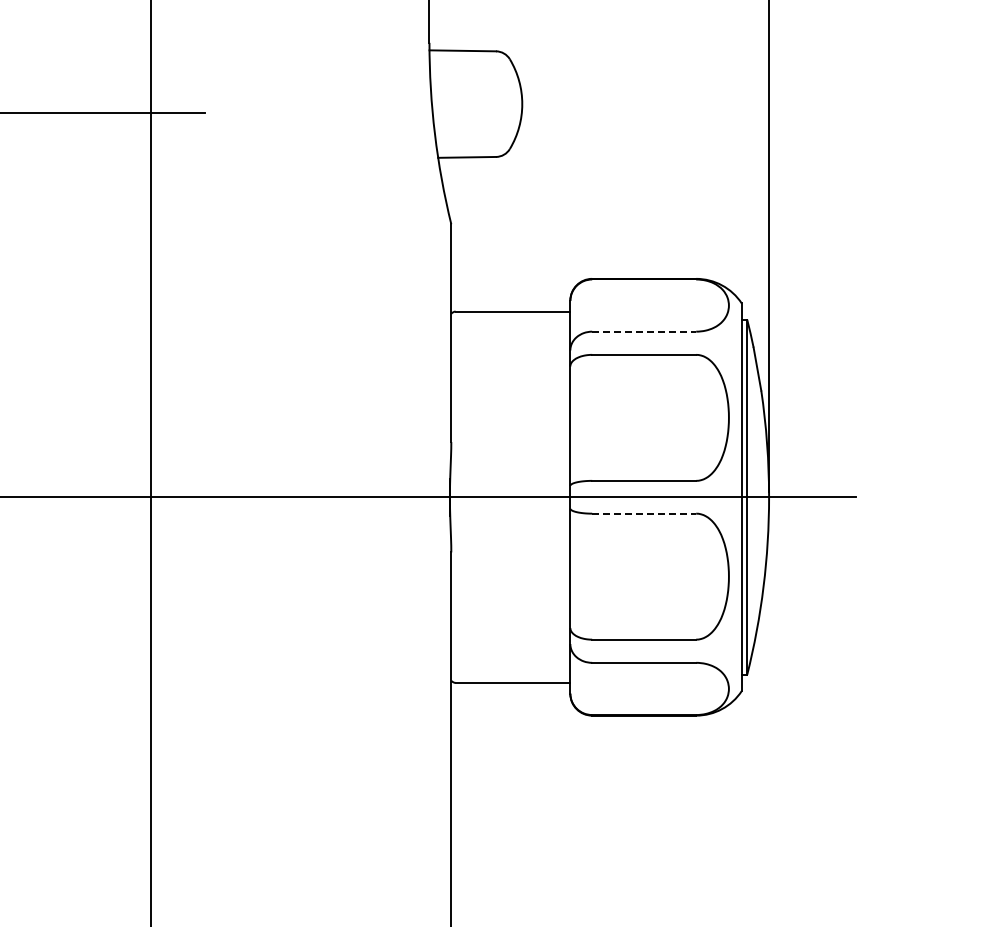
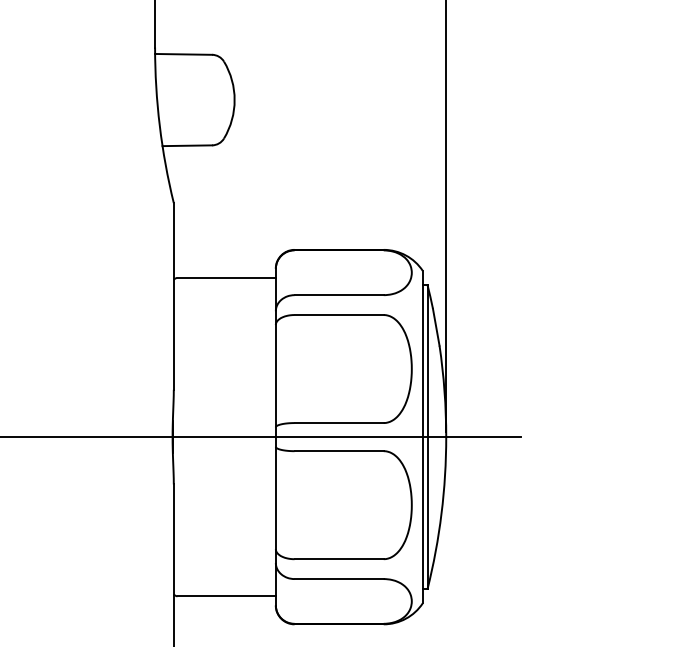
line: (644, 331) -> (339, 295), dashed -> solid
line: (644, 513) -> (339, 451), dashed -> solid

